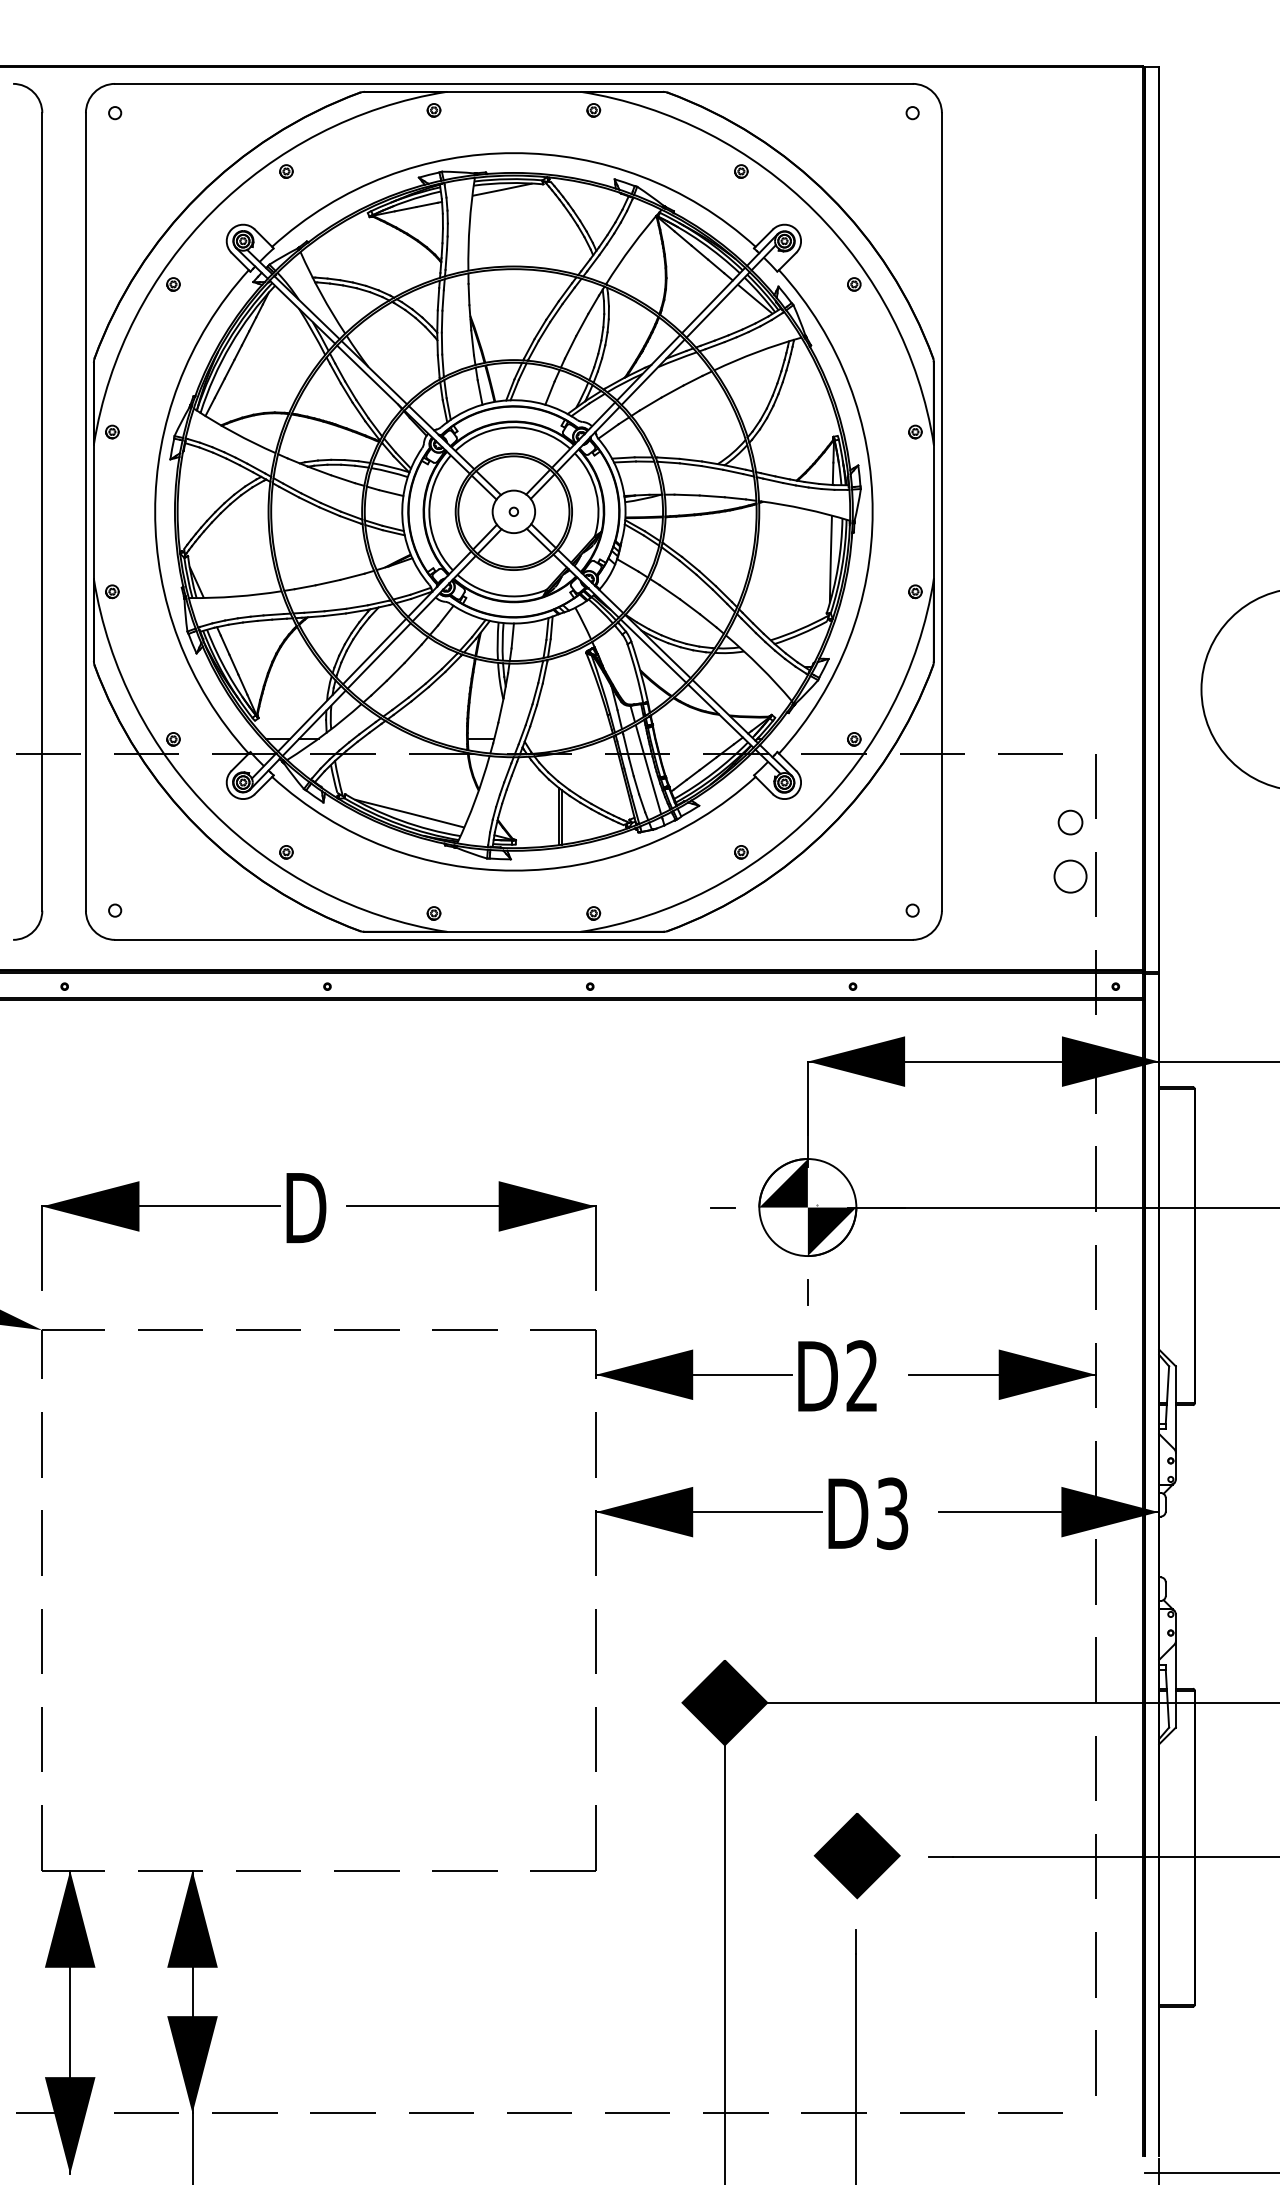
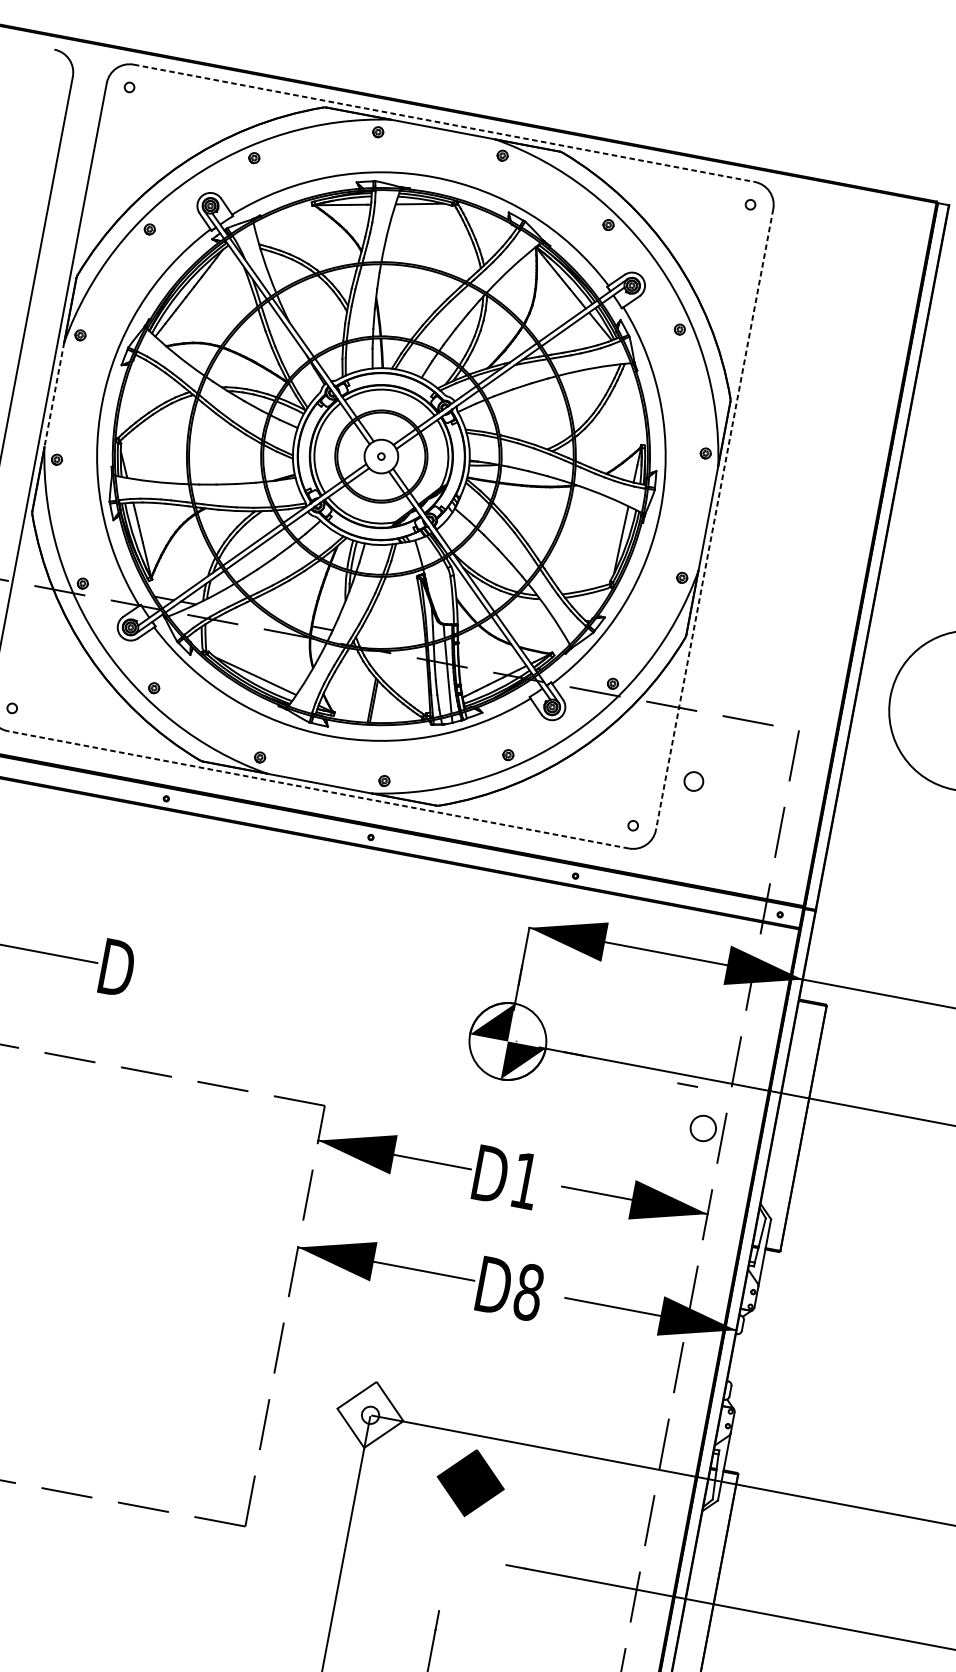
line: (513, 83) -> (444, 122), solid -> dashed
line: (941, 511) -> (714, 519), solid -> dashed
line: (93, 512) -> (53, 395), solid -> dashed
circle: (1070, 822) -> (693, 781), moved
circle: (1070, 876) -> (703, 1128), moved
line: (513, 939) -> (318, 789), solid -> dashed
line: (722, 1207) -> (687, 1085), moved
part: (498, 1231) -> (263, 1014), removed
line: (807, 1292) -> (495, 1107), removed
text: (861, 1375) -> (524, 1180), D2 -> D1
text: (892, 1513) -> (528, 1292), D3 -> D8
fill: (724, 1702) -> (370, 1414), removed
part: (856, 1856) -> (470, 1483), moved

